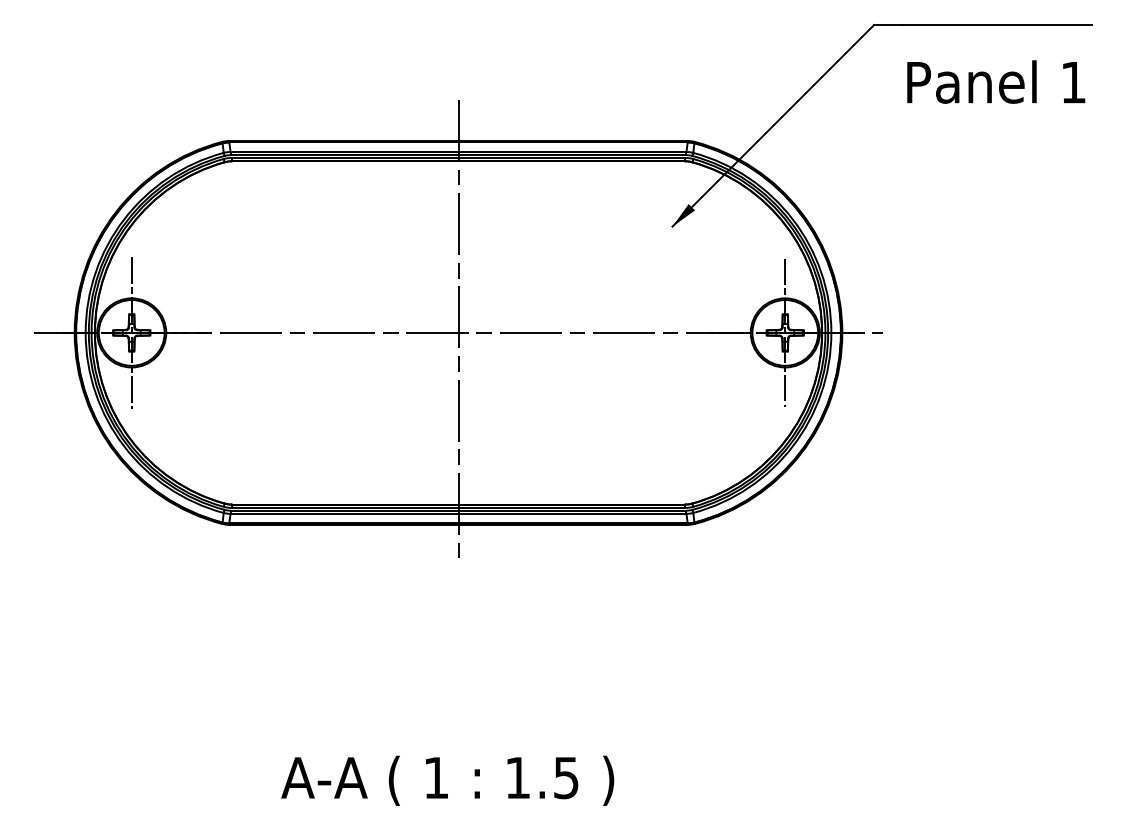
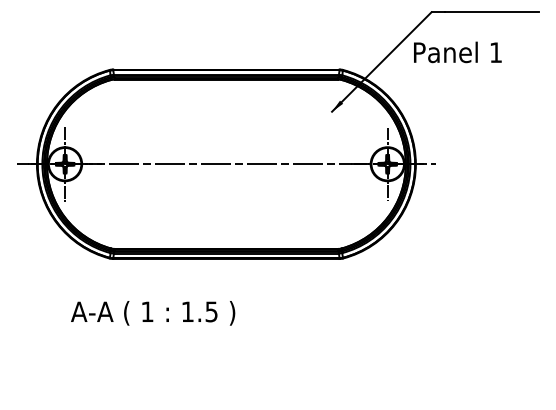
text: (995, 82) -> (457, 52), moved
line: (458, 331) -> (226, 163), removed
text: (448, 781) -> (153, 313), moved

